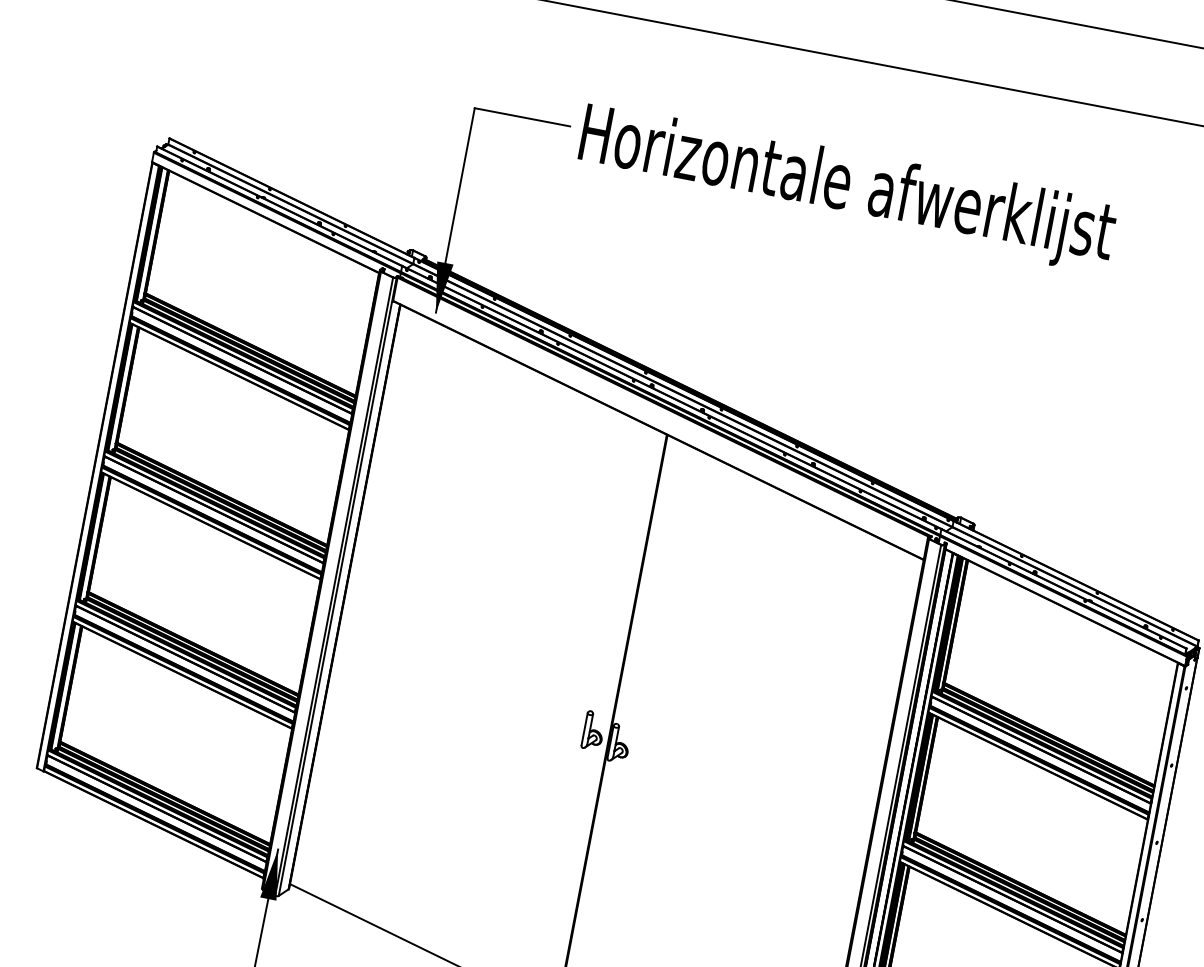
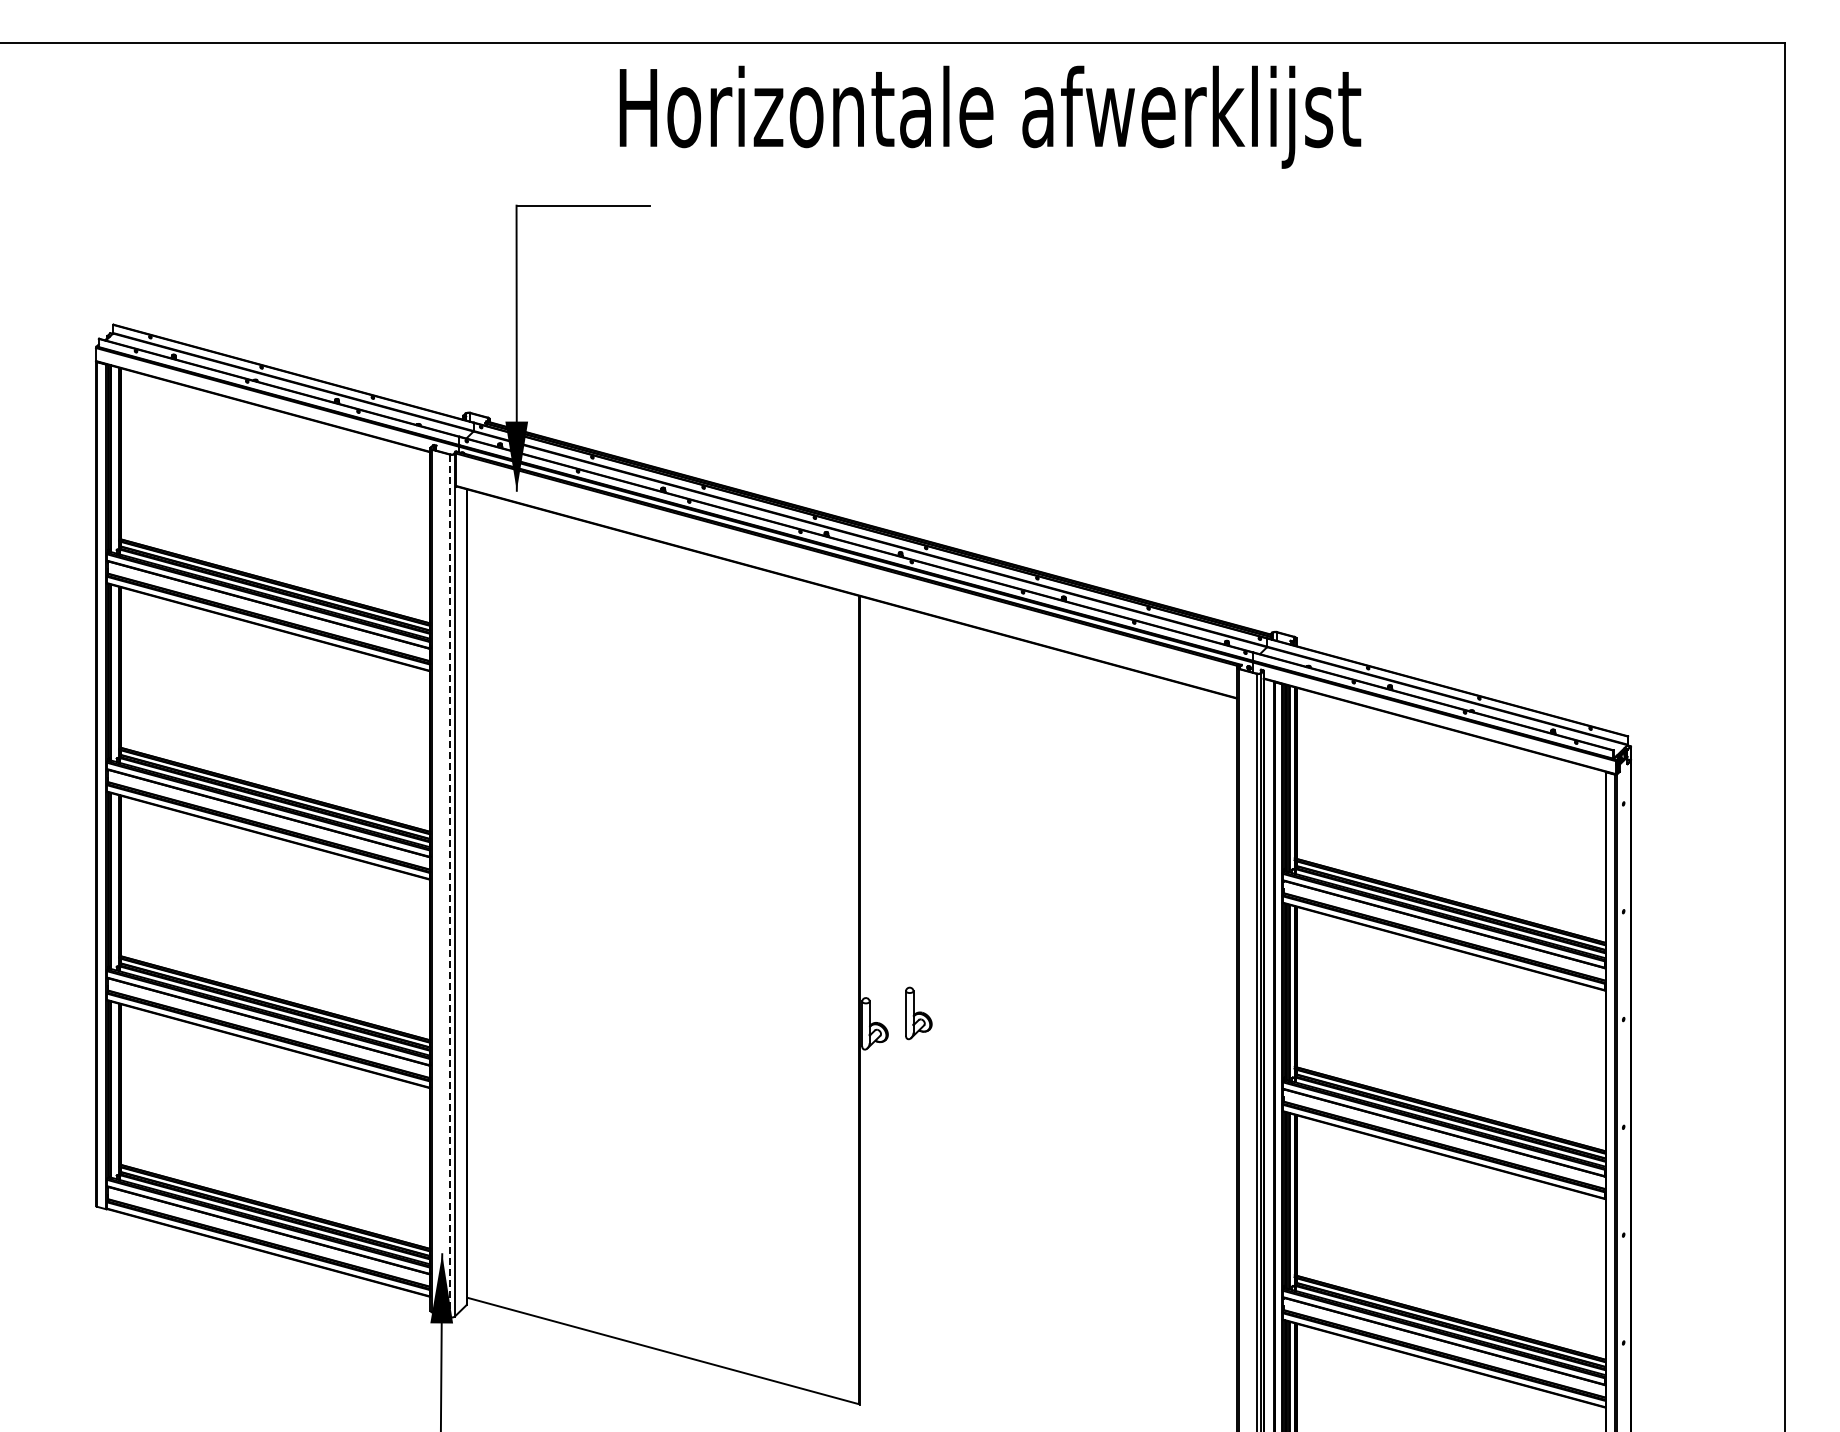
text: (847, 188) -> (990, 116), moved
line: (334, 587) -> (450, 886), solid -> dashed
part: (593, 730) -> (918, 1013), moved

